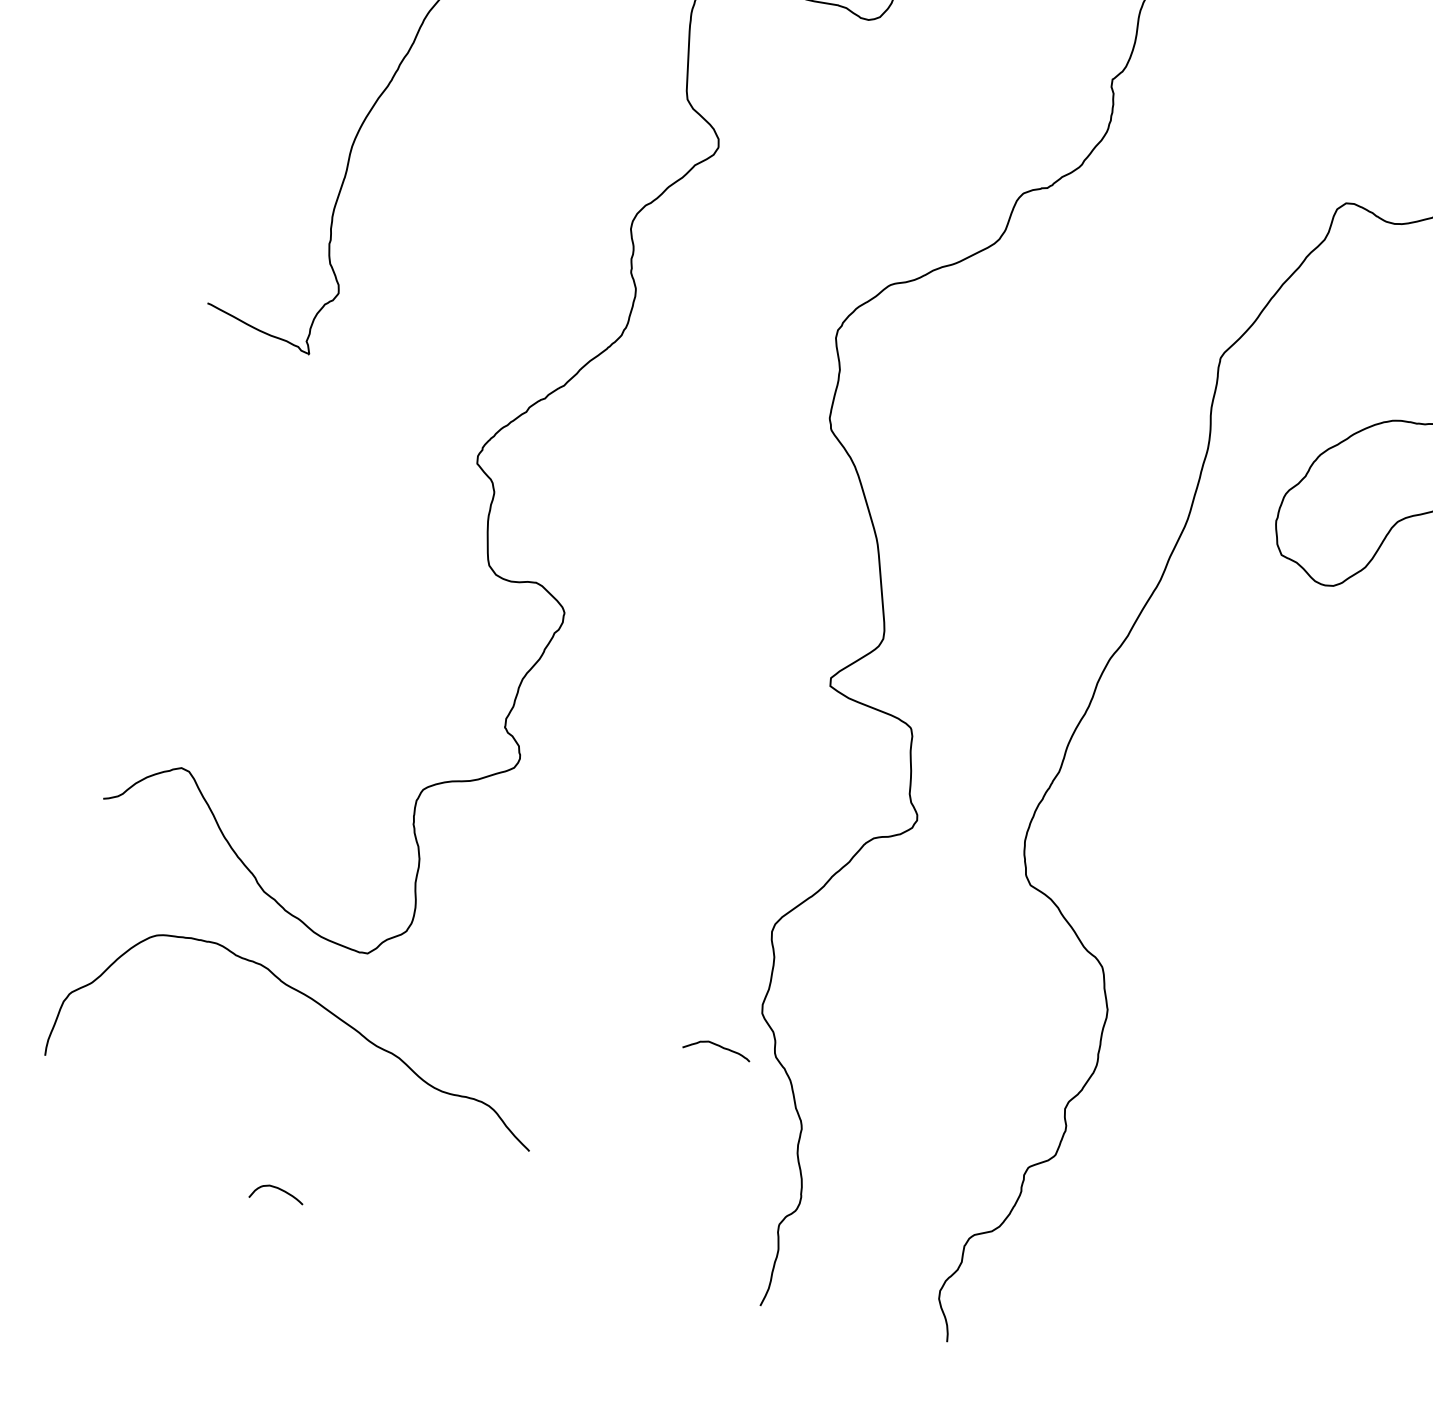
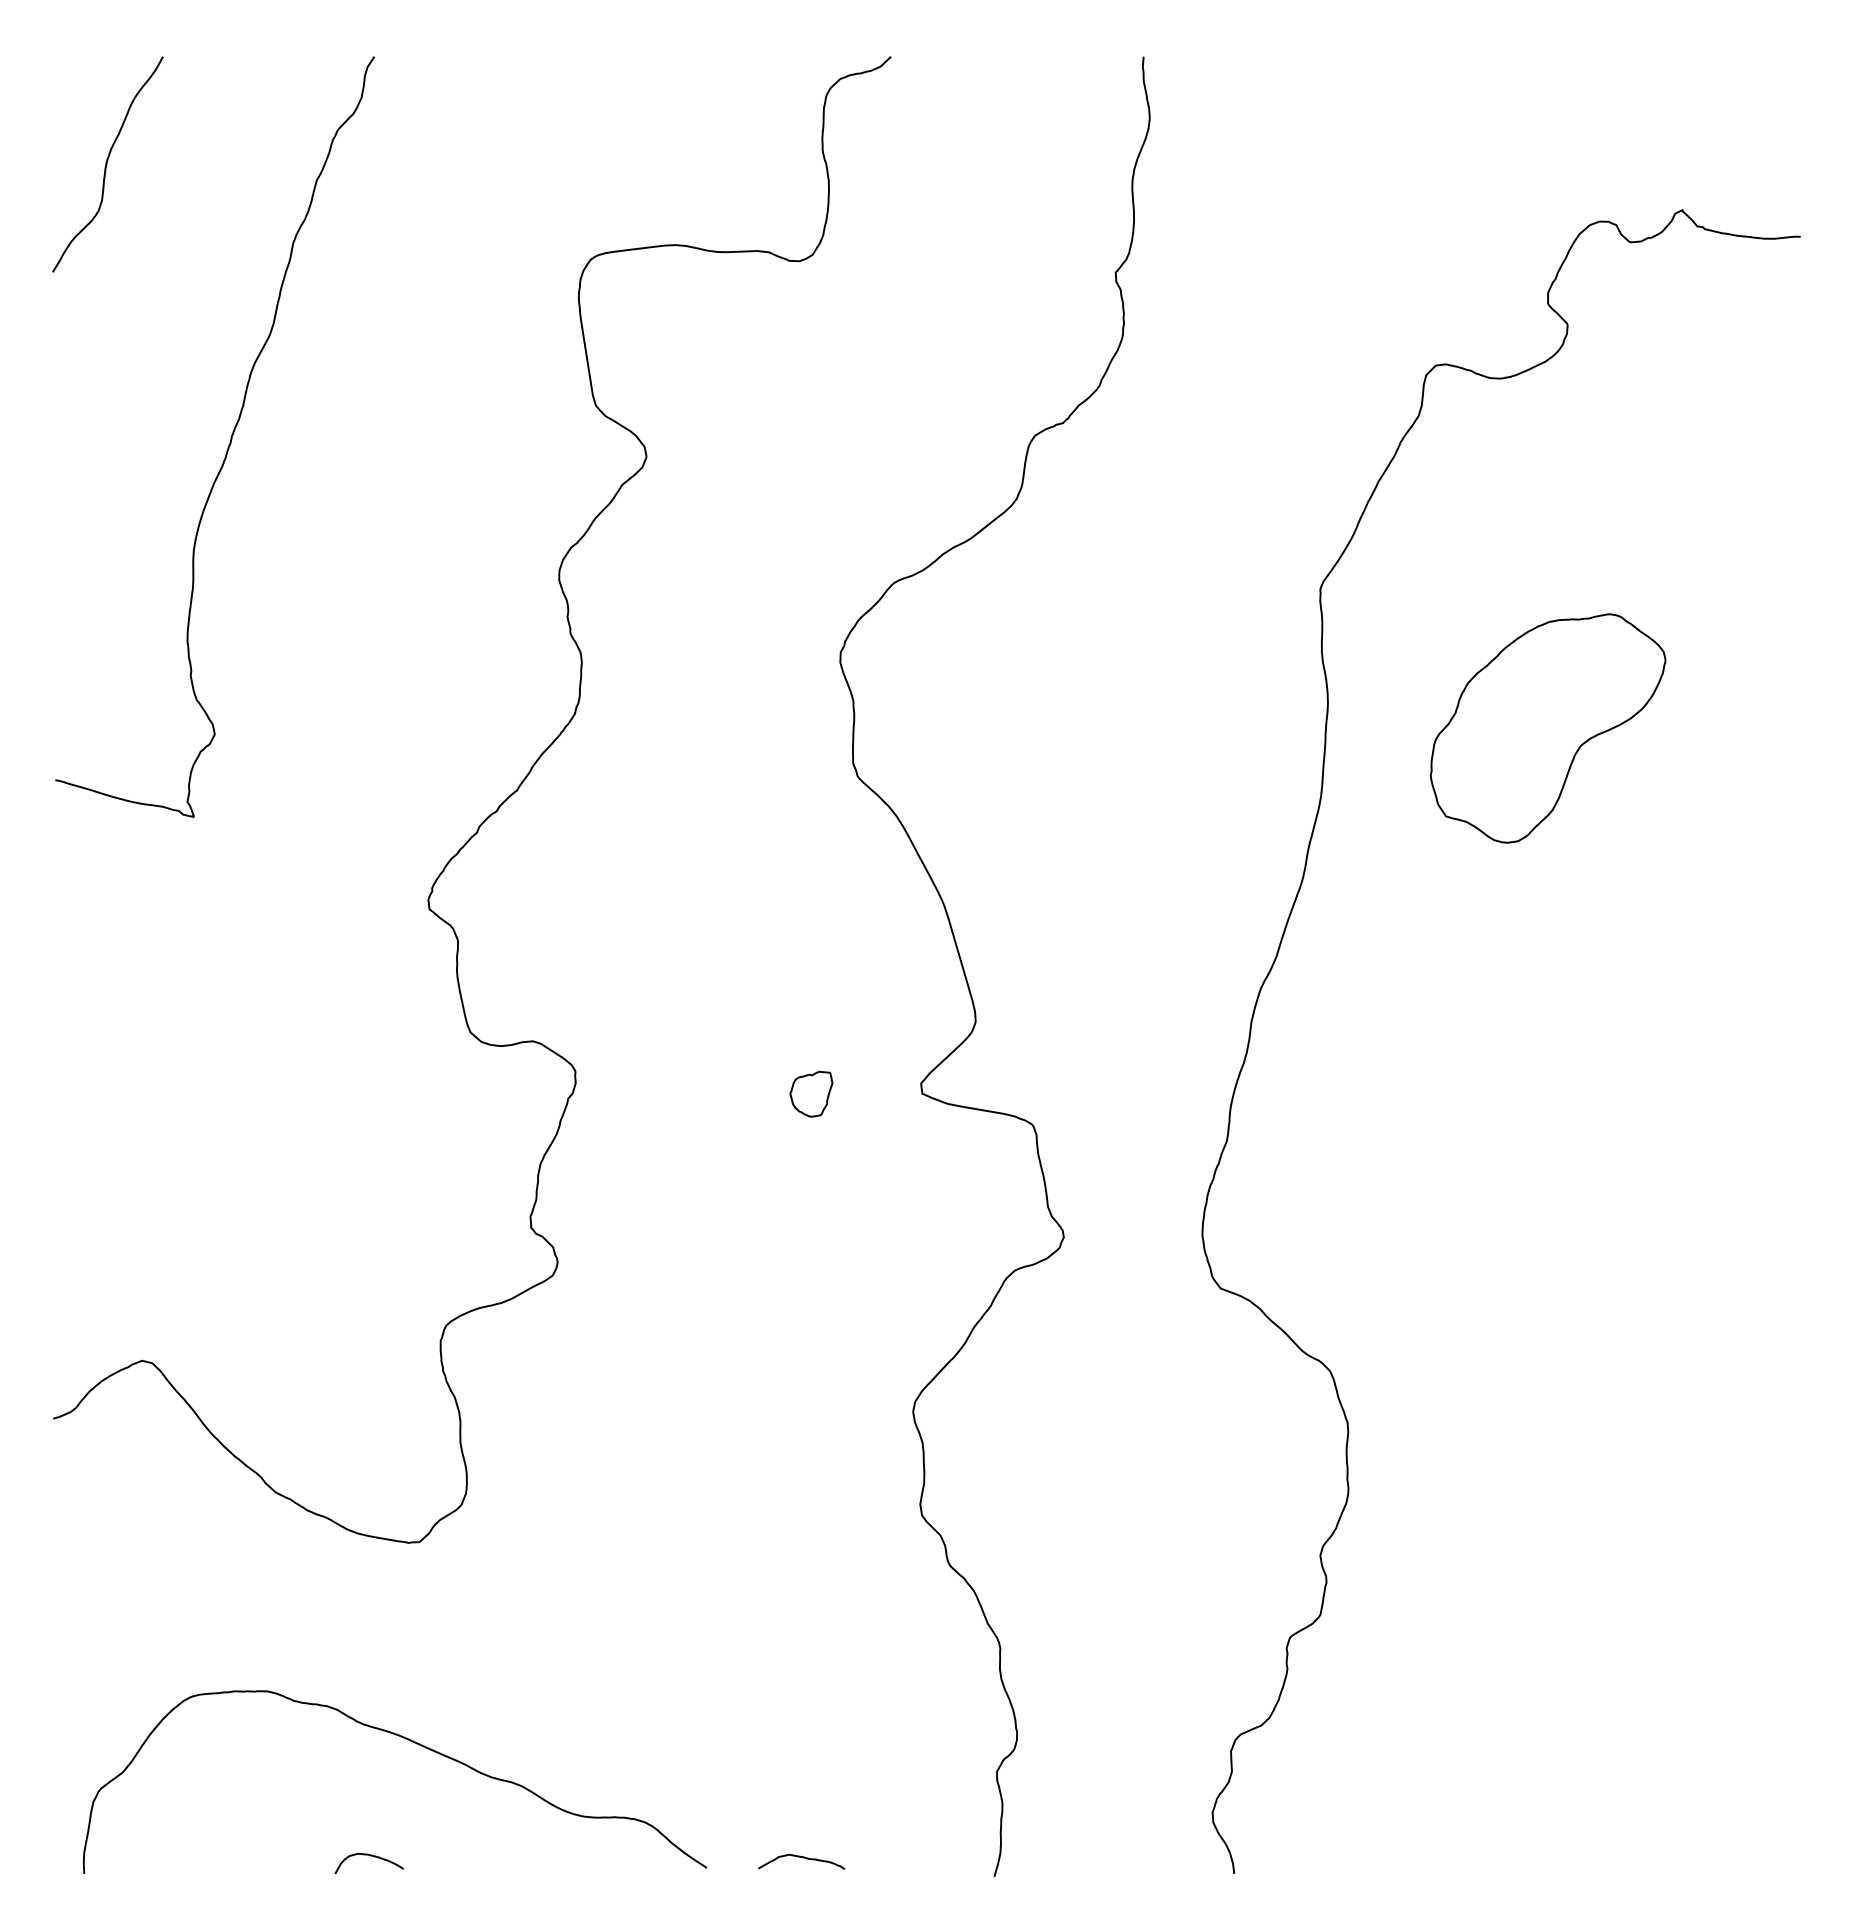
part: (744, 668) -> (811, 1093), added
curve: (322, 1007) -> (414, 1743), moved
curve: (719, 1046) -> (803, 1858), moved

